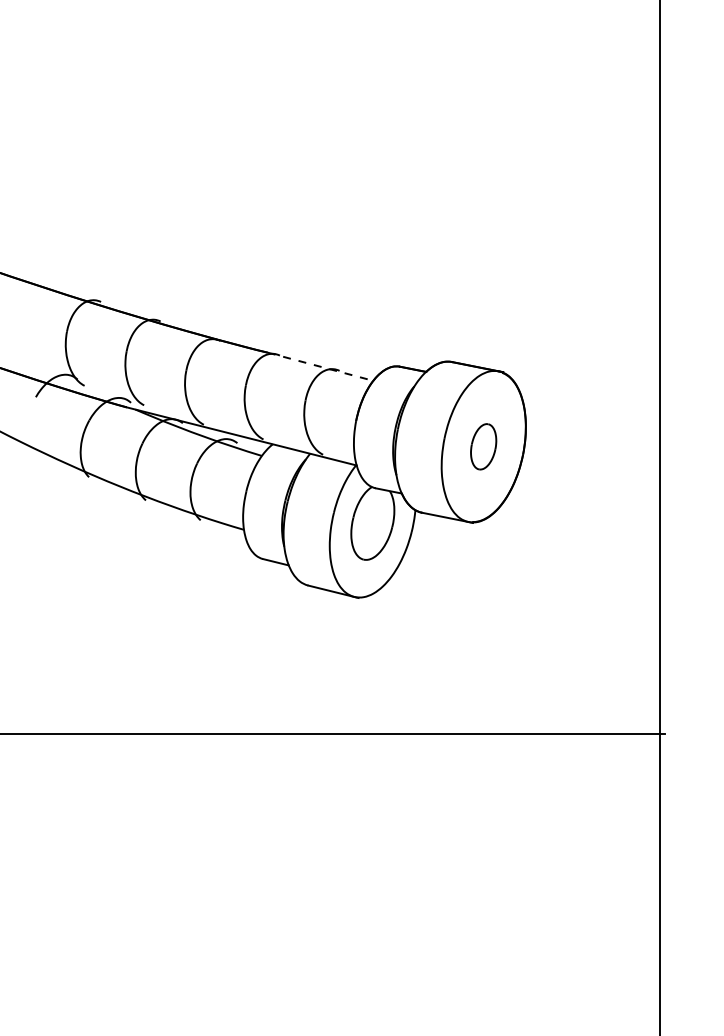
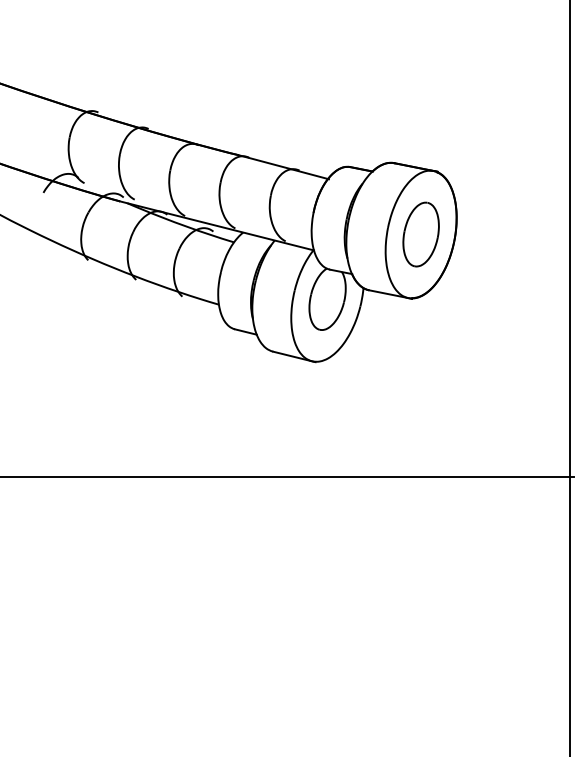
line: (321, 367) -> (284, 167), dashed -> solid
part: (483, 446) -> (420, 234), size x1.67

